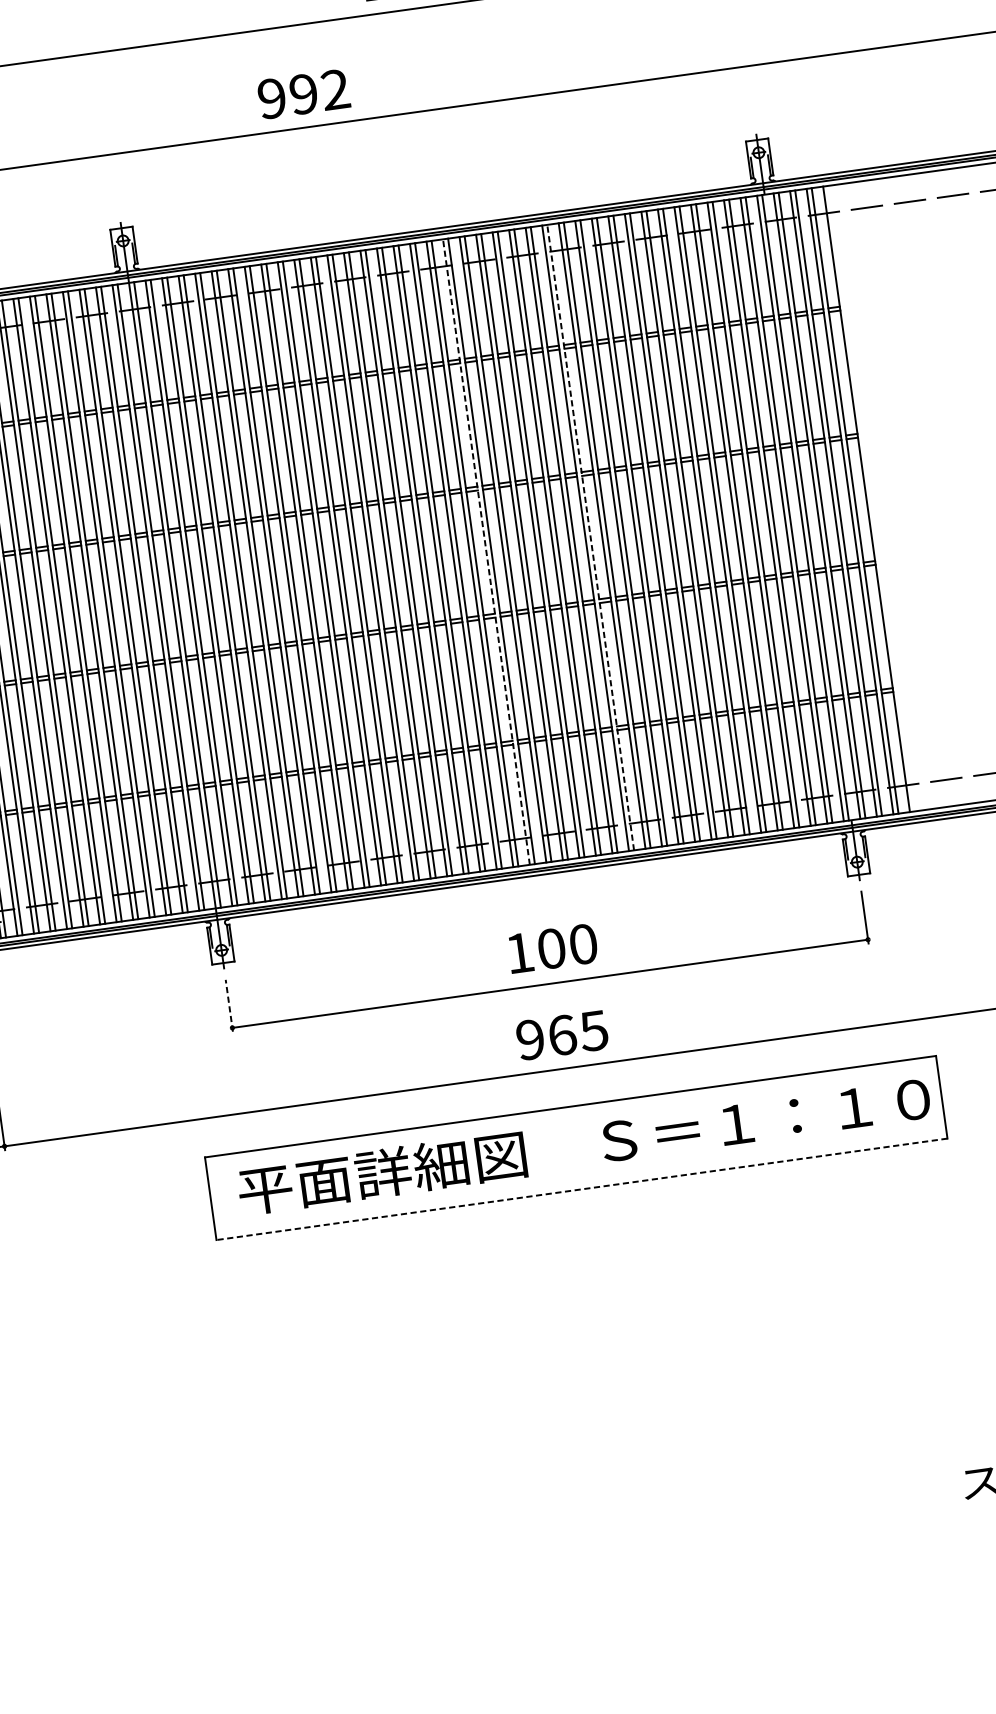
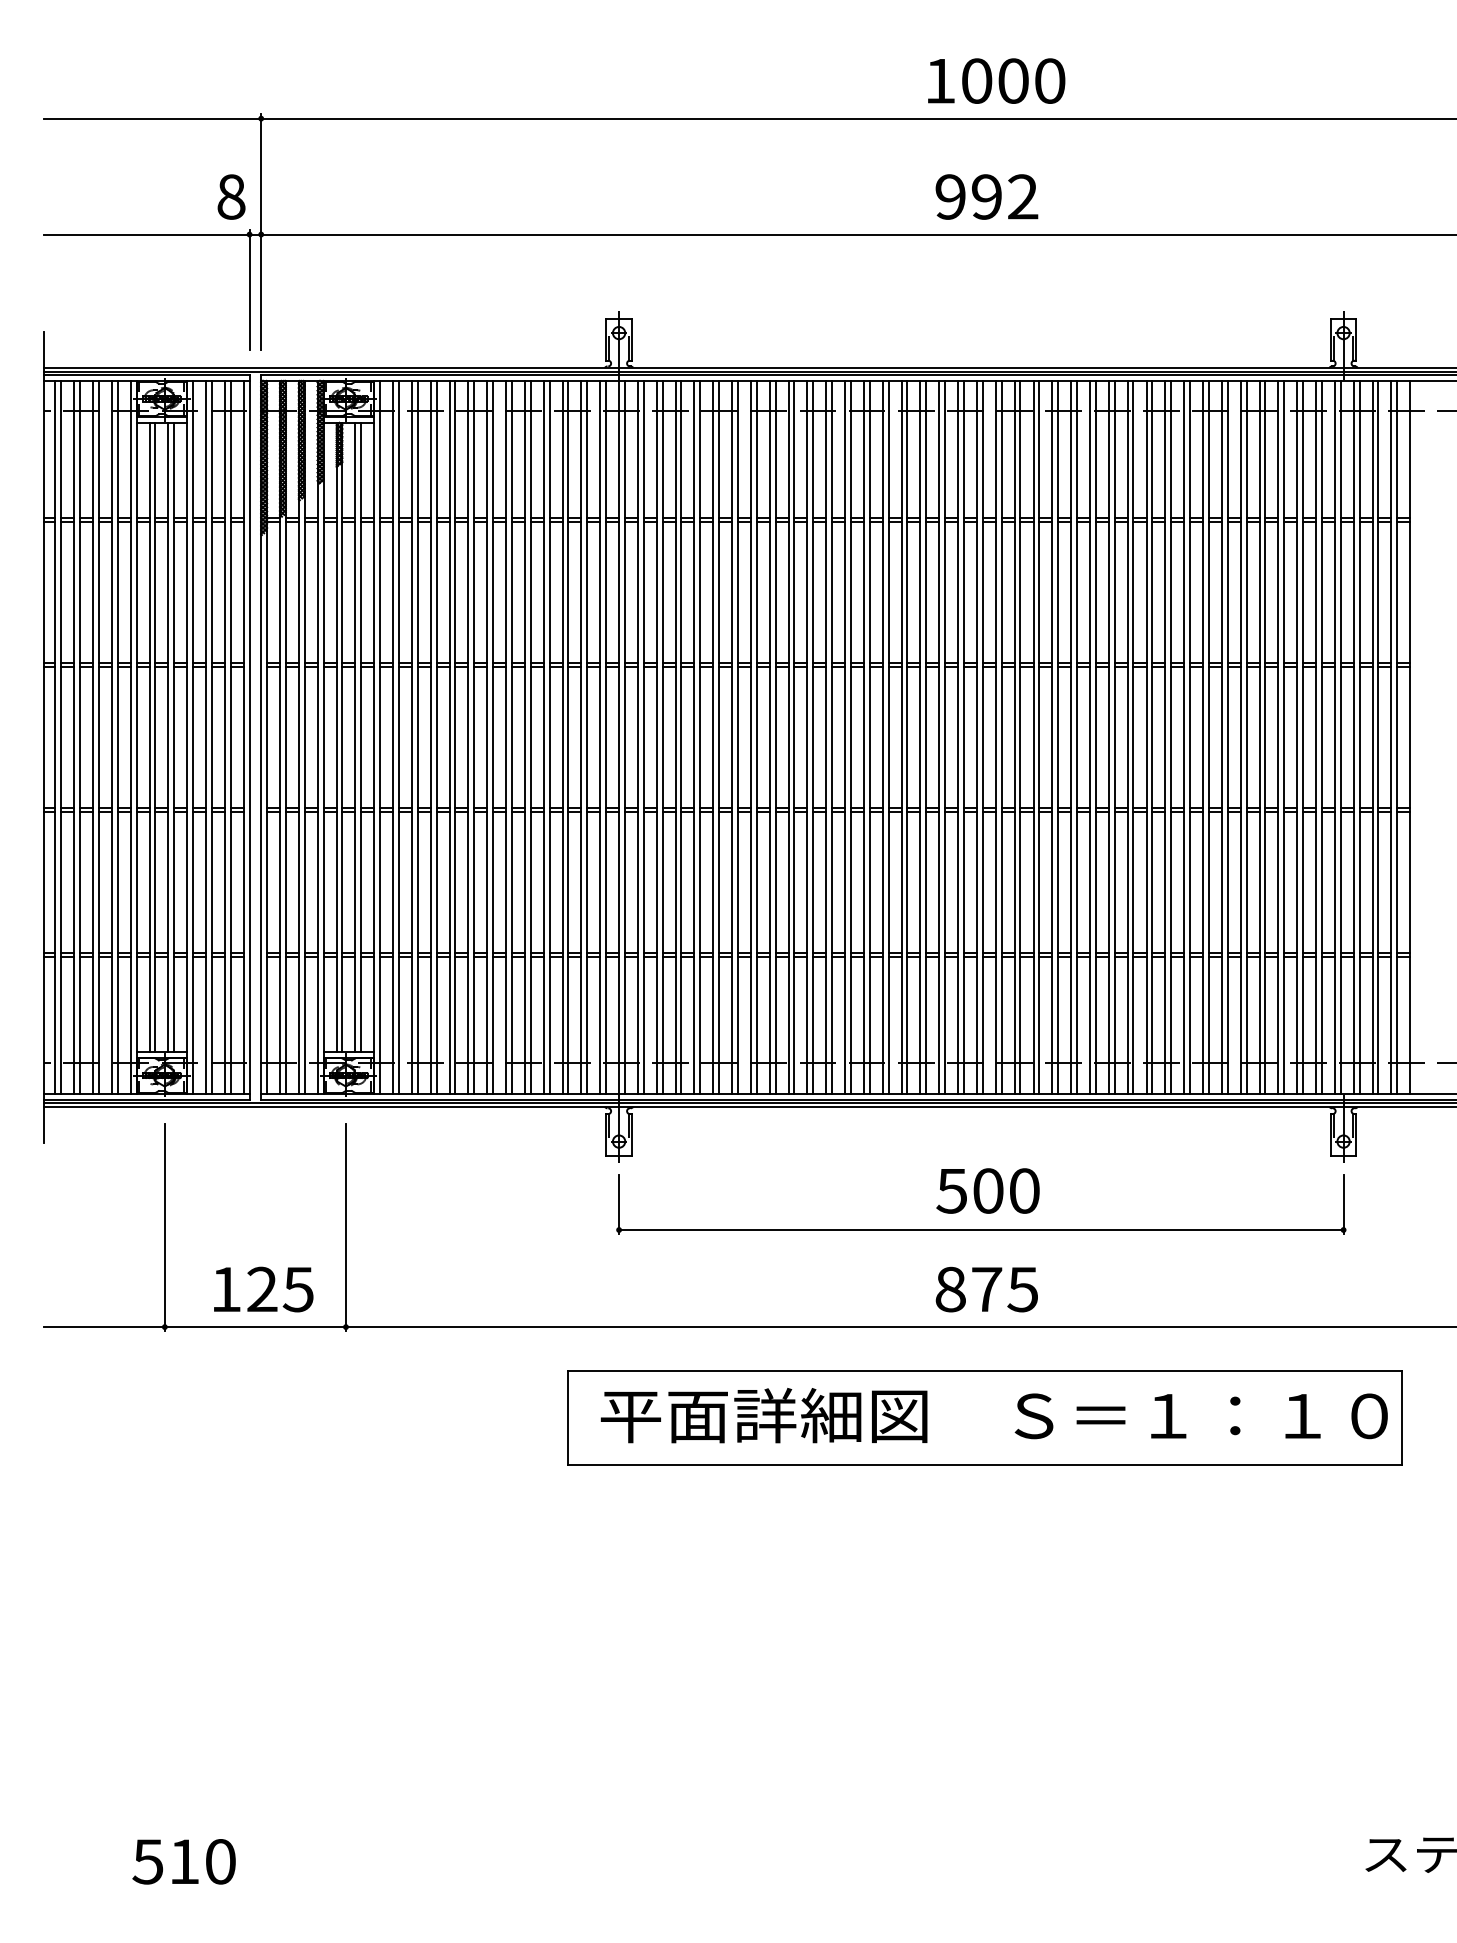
text: (303, 93) -> (986, 196), moved
line: (590, 536) -> (1095, 736), dashed -> solid
line: (486, 551) -> (977, 736), dashed -> solid
text: (519, 953) -> (951, 1191), 100 -> 500
line: (229, 1005) -> (619, 1204), dashed -> solid
text: (546, 1037) -> (968, 1289), 965 -> 875
line: (581, 1189) -> (984, 1464), dashed -> solid

